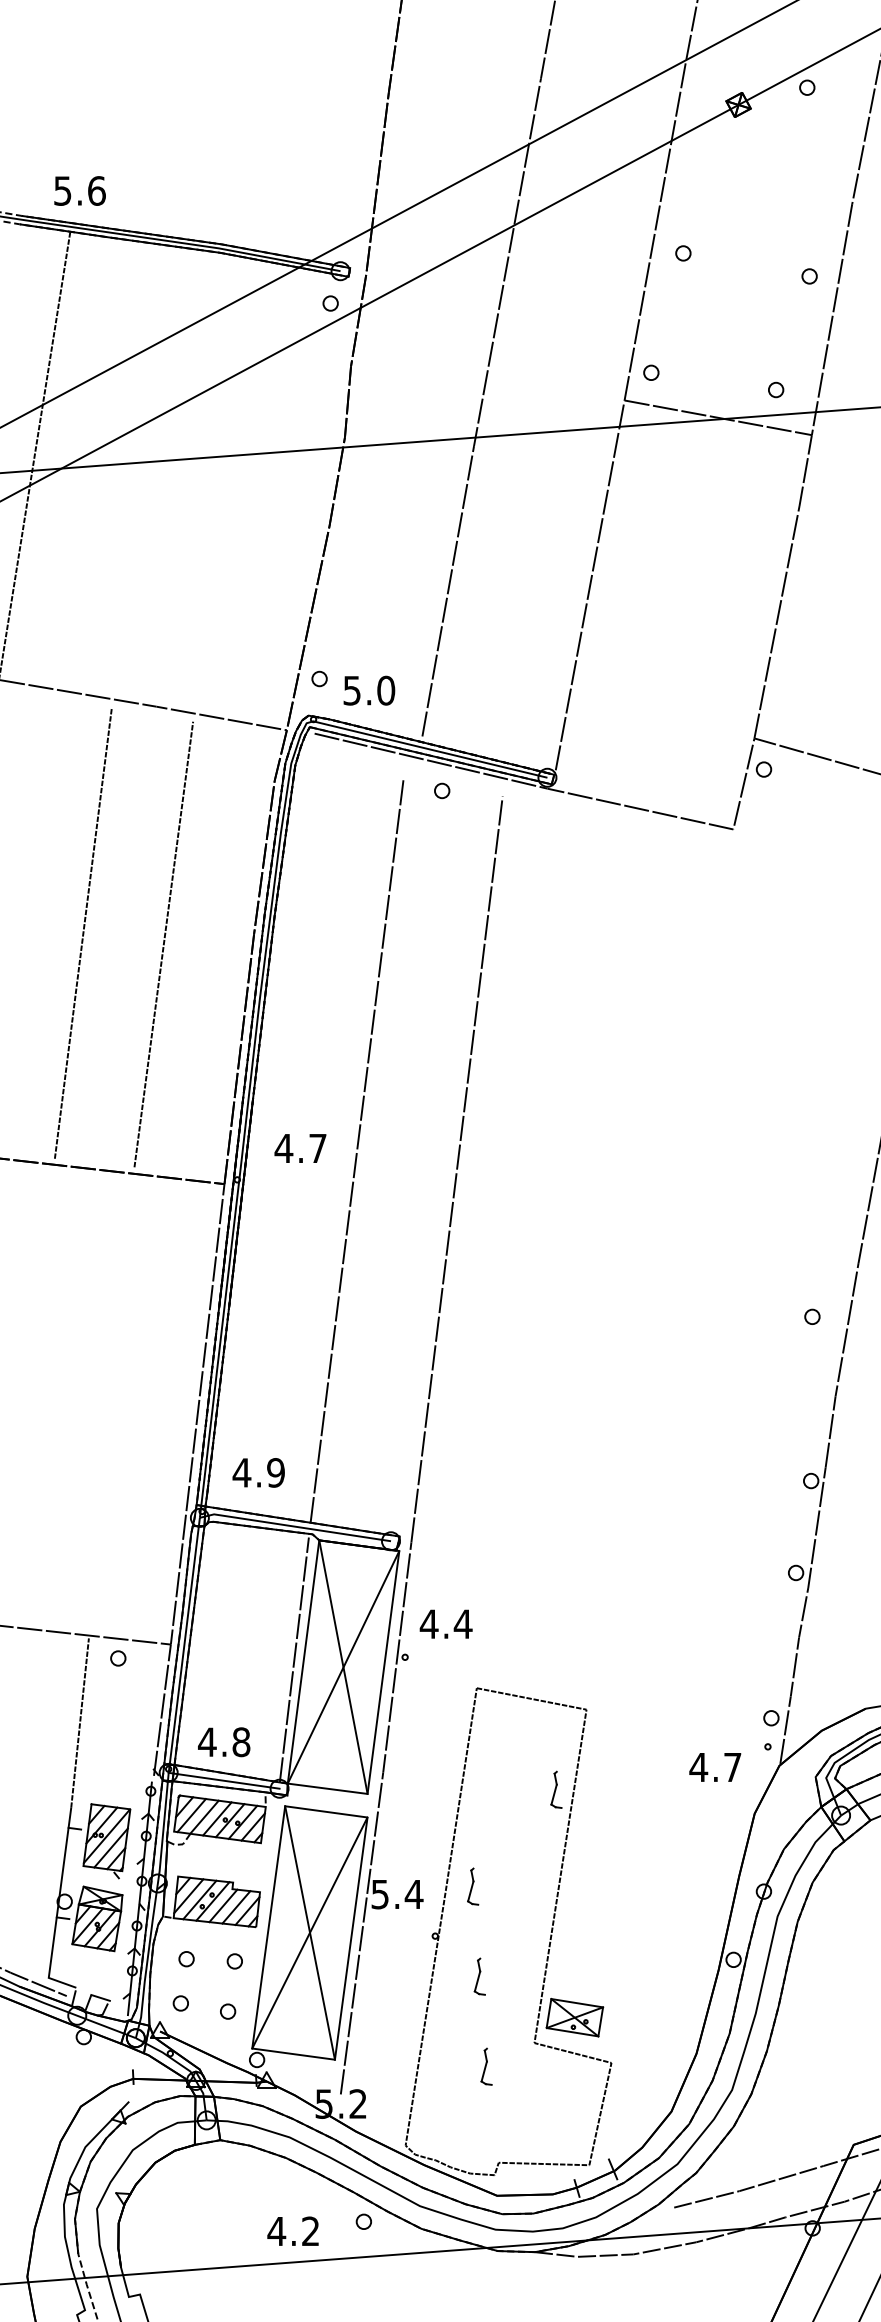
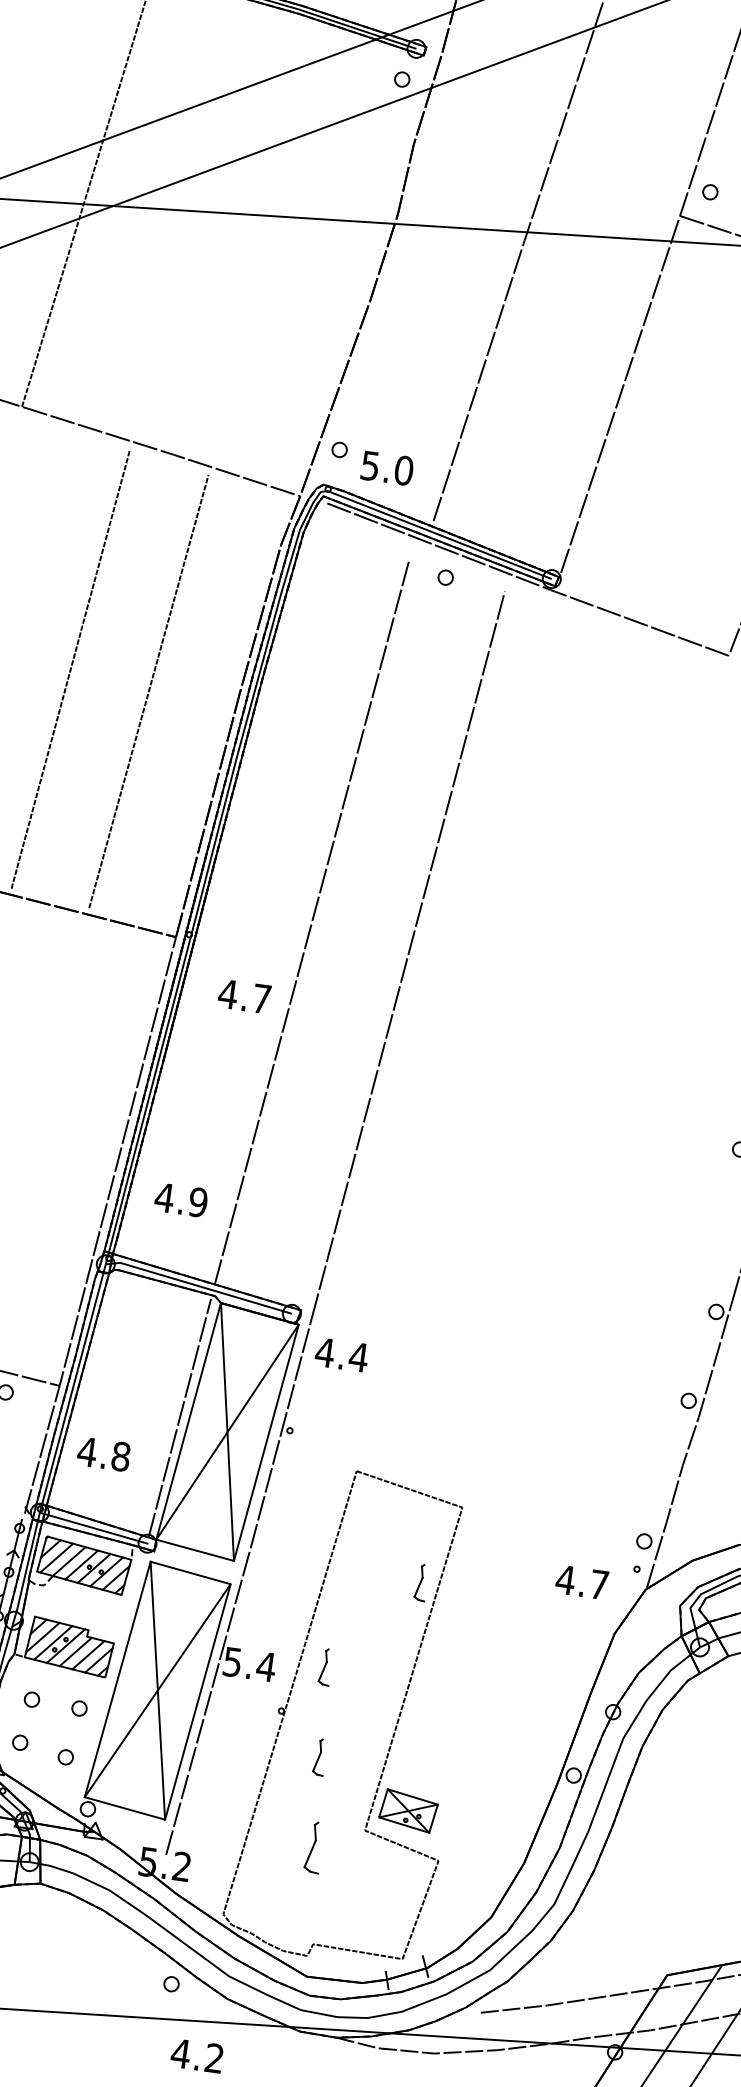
text: (300, 1148) -> (244, 996), moved
text: (258, 1472) -> (181, 1199), moved
text: (445, 1623) -> (341, 1354), moved
text: (224, 1742) -> (104, 1454), moved
part: (486, 2066) -> (314, 1847), size x1.4
text: (292, 2230) -> (196, 2055), moved

